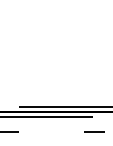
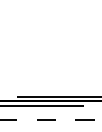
line: (51, 131) -> (46, 118), added

